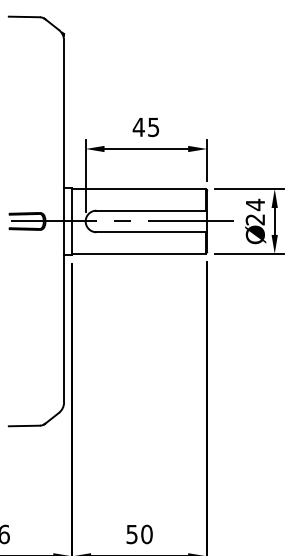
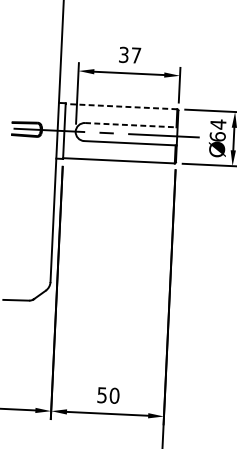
text: (145, 127) -> (129, 55), 45 -> 37
line: (138, 189) -> (121, 106), solid -> dashed
line: (152, 210) -> (132, 125), solid -> dashed
text: (255, 219) -> (217, 136), 24 -> 64

